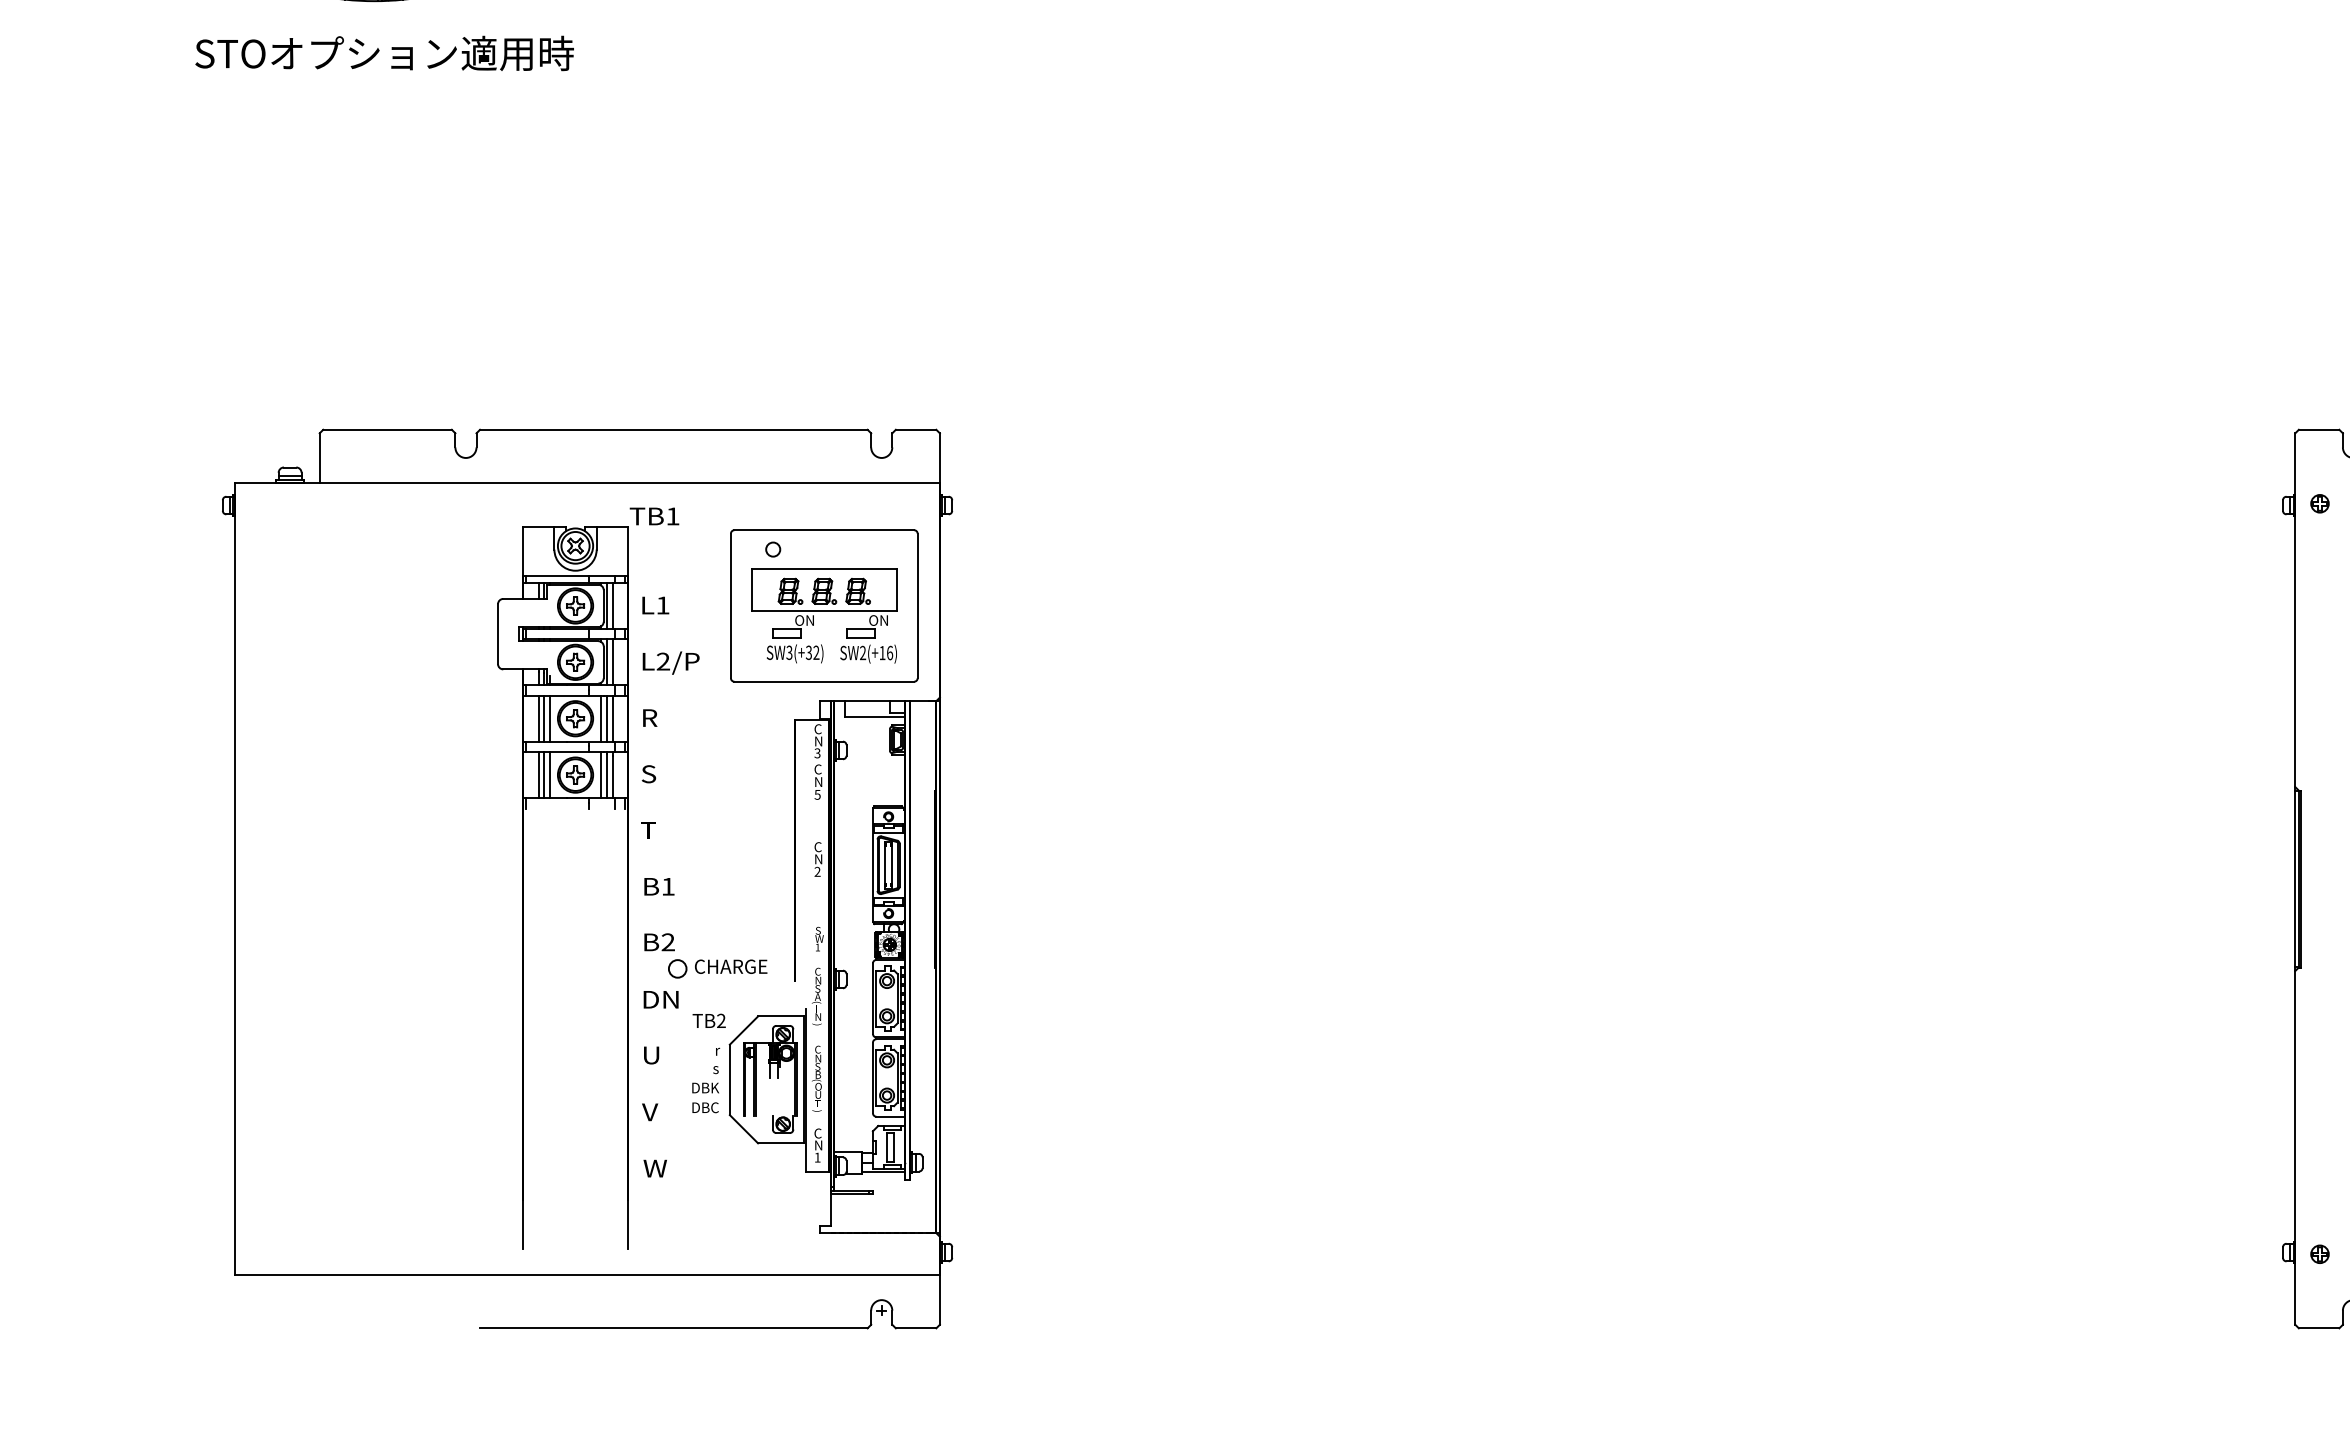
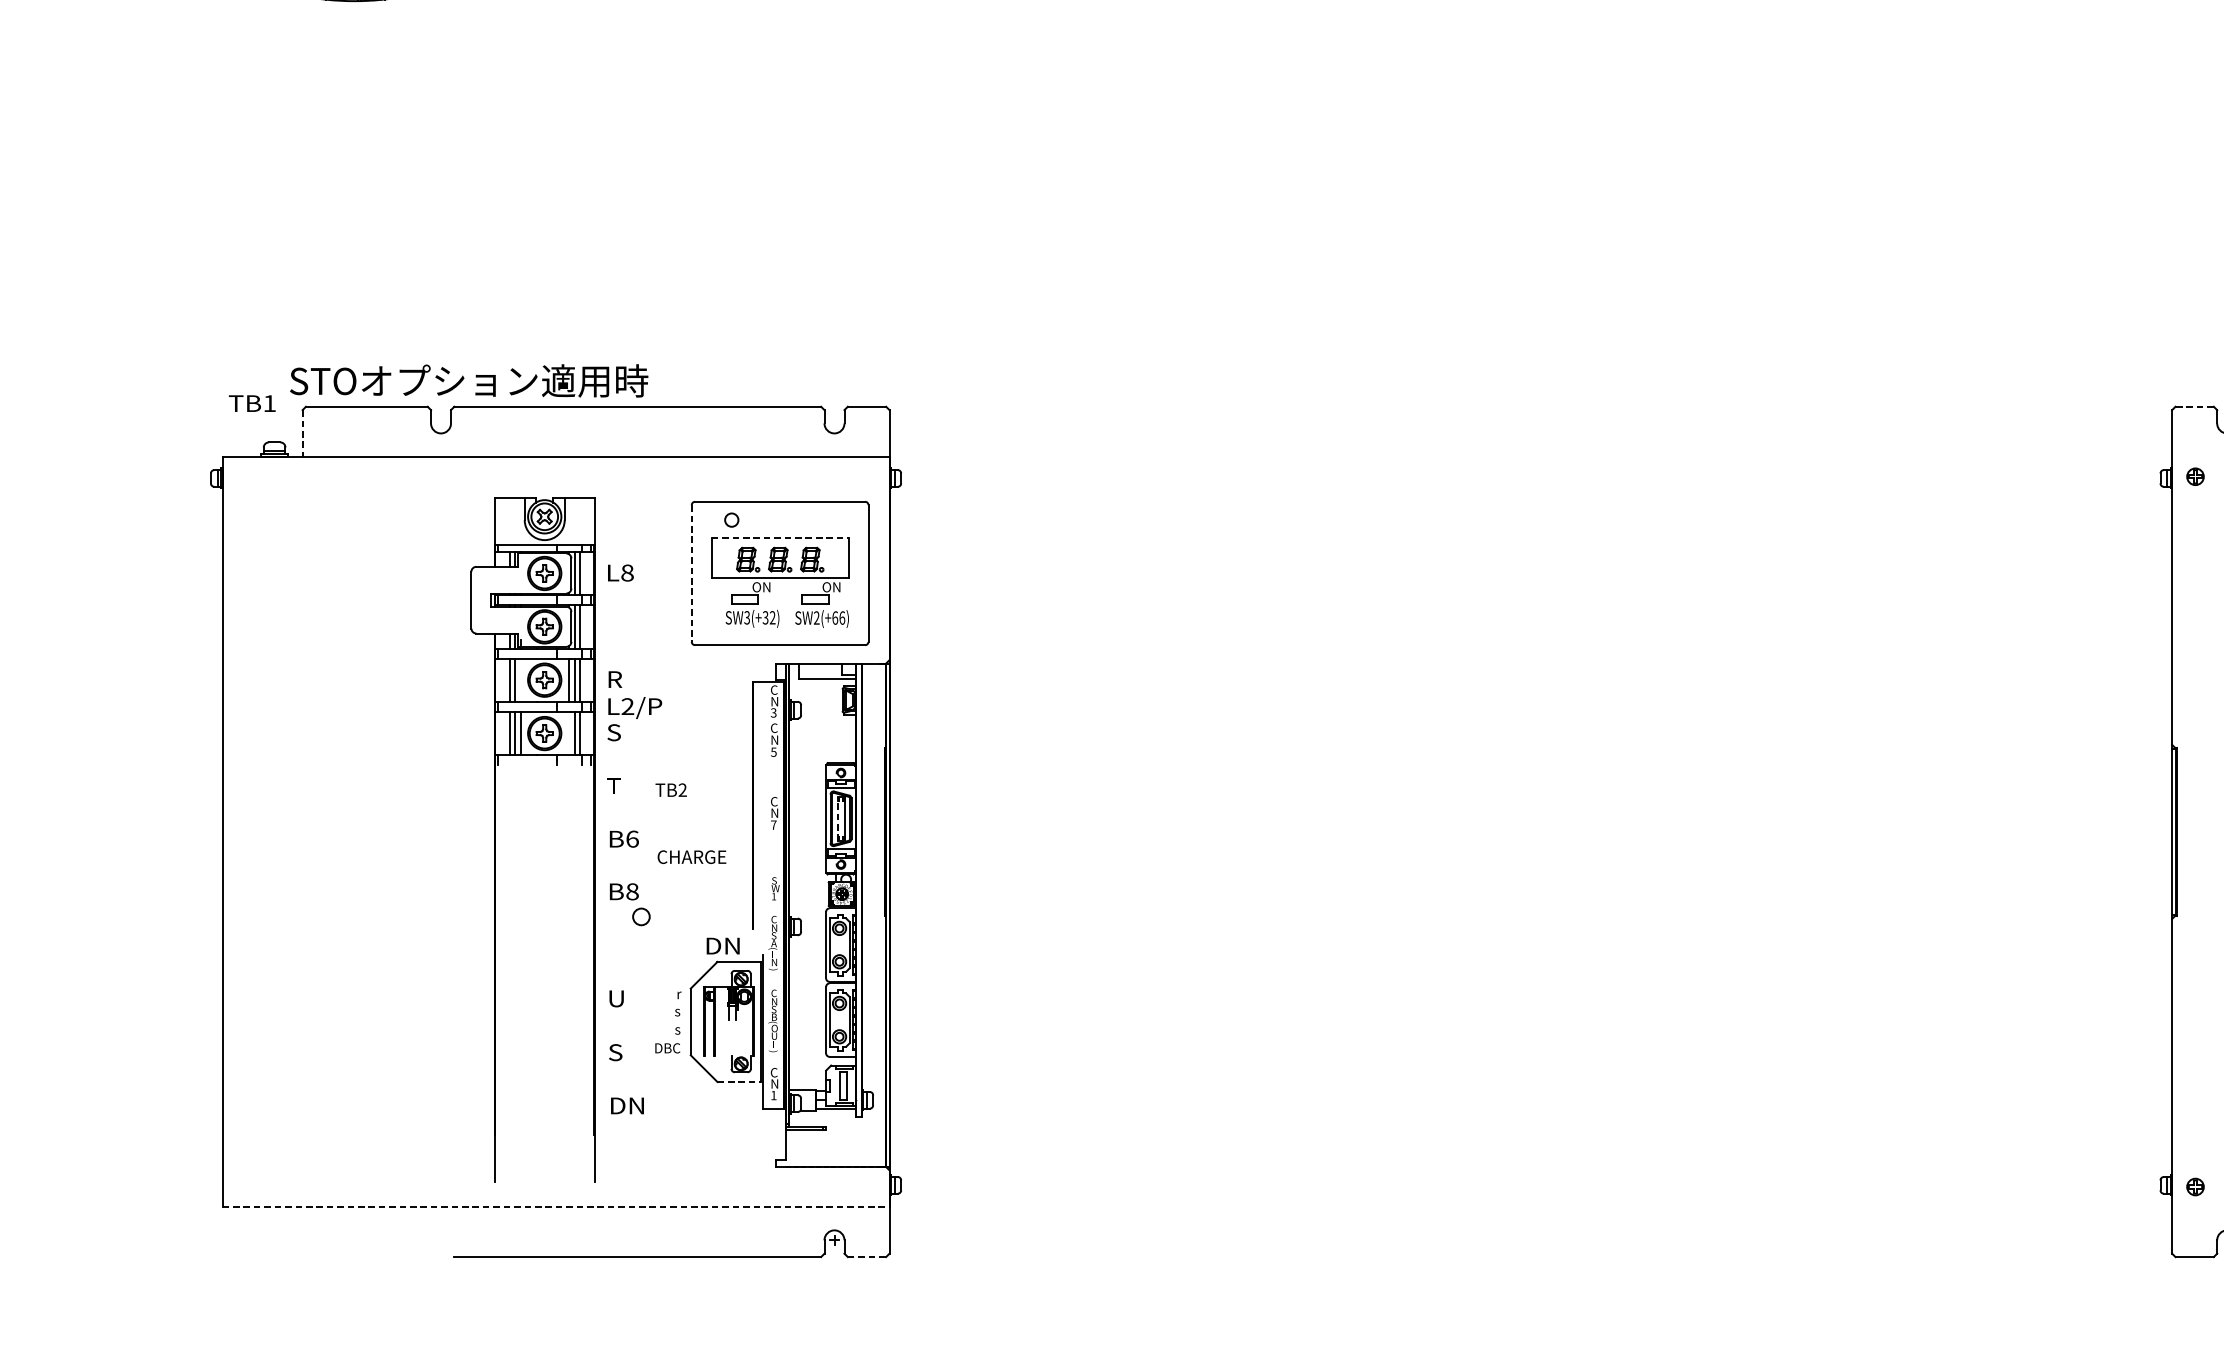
text: (384, 53) -> (468, 380), moved
line: (2318, 429) -> (2194, 406), solid -> dashed
line: (319, 457) -> (302, 432), solid -> dashed
text: (654, 516) -> (252, 403), moved
line: (824, 568) -> (780, 538), solid -> dashed
text: (662, 605) -> (627, 573), L1 -> L8
line: (730, 606) -> (691, 573), solid -> dashed
text: (882, 652) -> (835, 617), SW2(+16) -> SW2(+66)
text: (670, 662) -> (634, 707), moved
line: (550, 718) -> (521, 679), removed
line: (600, 775) -> (568, 733), removed
line: (884, 864) -> (837, 818), solid -> dashed
text: (817, 871) -> (773, 824), 2 -> 7
text: (668, 886) -> (632, 838), B1 -> B6
text: (667, 942) -> (631, 891), B2 -> B8
text: (731, 966) -> (692, 856), moved
text: (660, 999) -> (722, 945), moved
text: (708, 1020) -> (670, 789), moved
text: (705, 1087) -> (667, 1029), DBK -> s
text: (650, 1112) -> (615, 1052), V -> S
line: (780, 1143) -> (738, 1082), solid -> dashed
text: (661, 1168) -> (626, 1105), W -> DN
line: (588, 1275) -> (556, 1207), solid -> dashed
line: (916, 1328) -> (867, 1257), solid -> dashed

